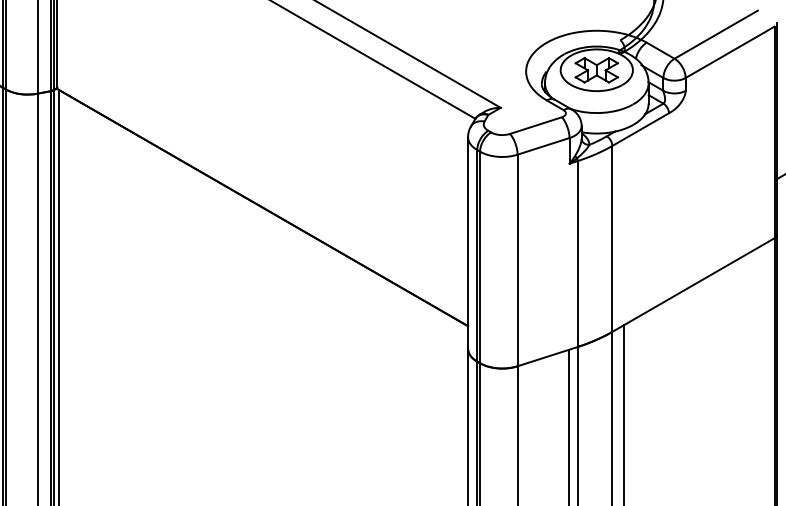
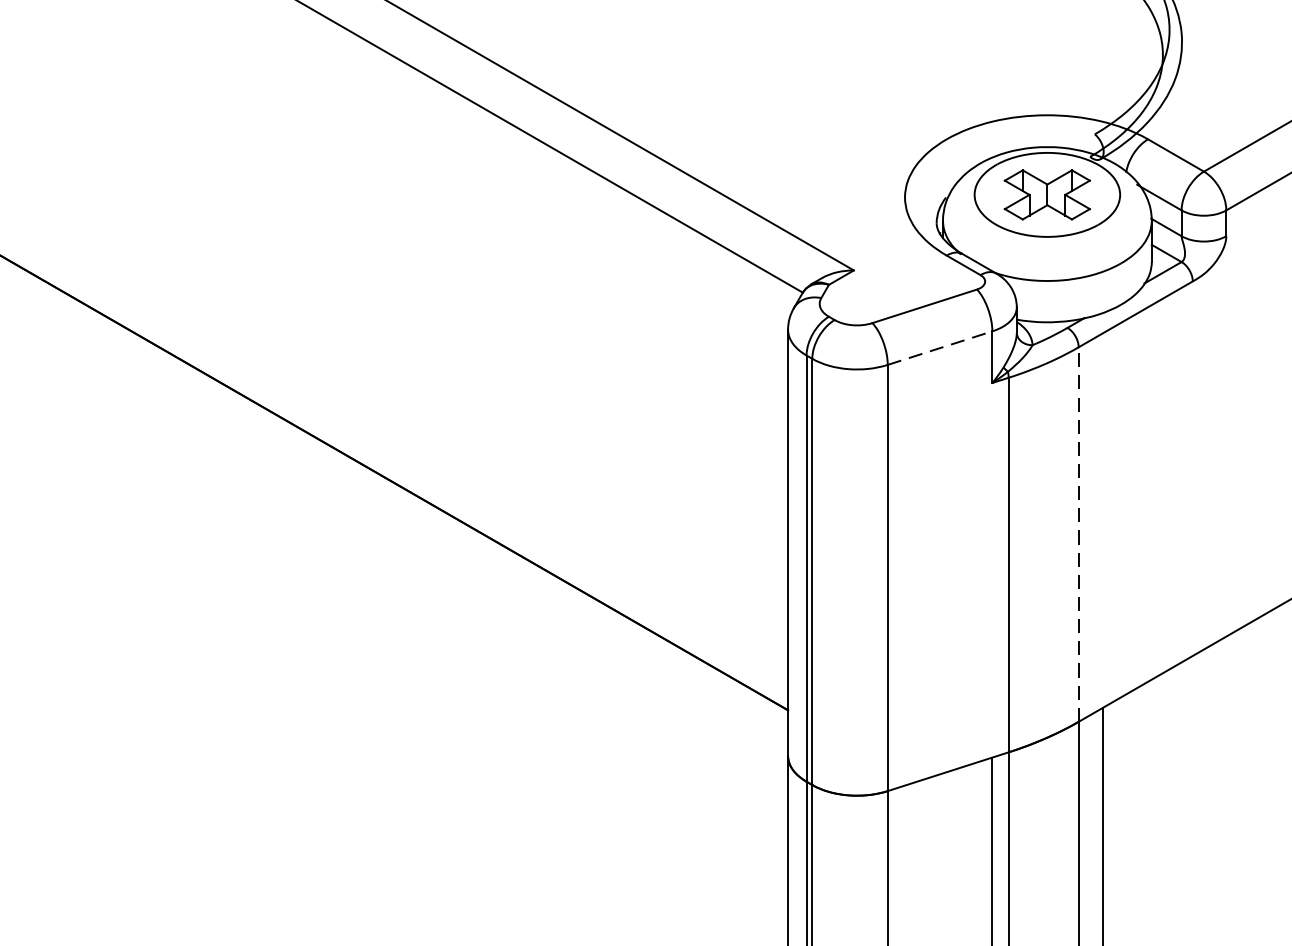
line: (544, 146) -> (942, 348), solid -> dashed
line: (612, 238) -> (1078, 533), solid -> dashed

